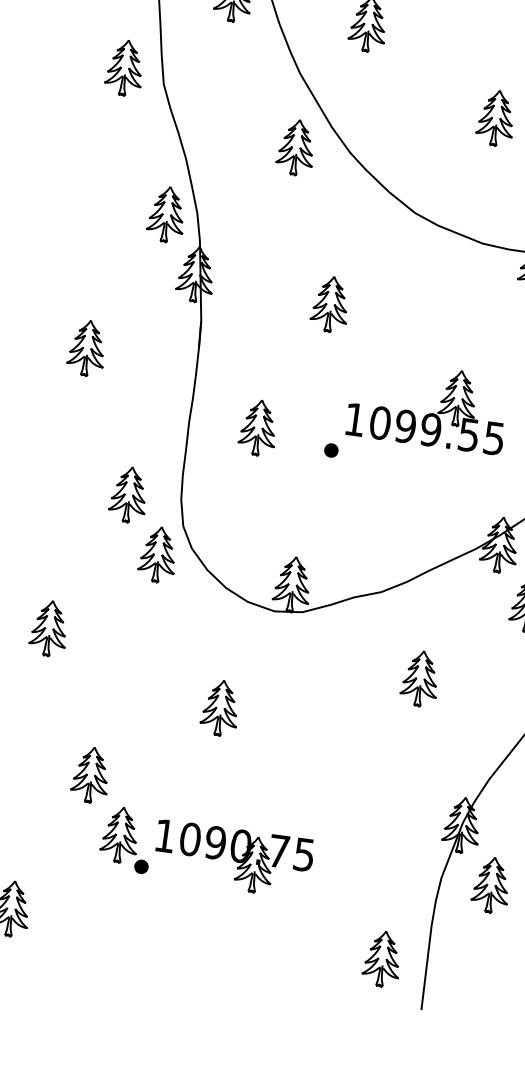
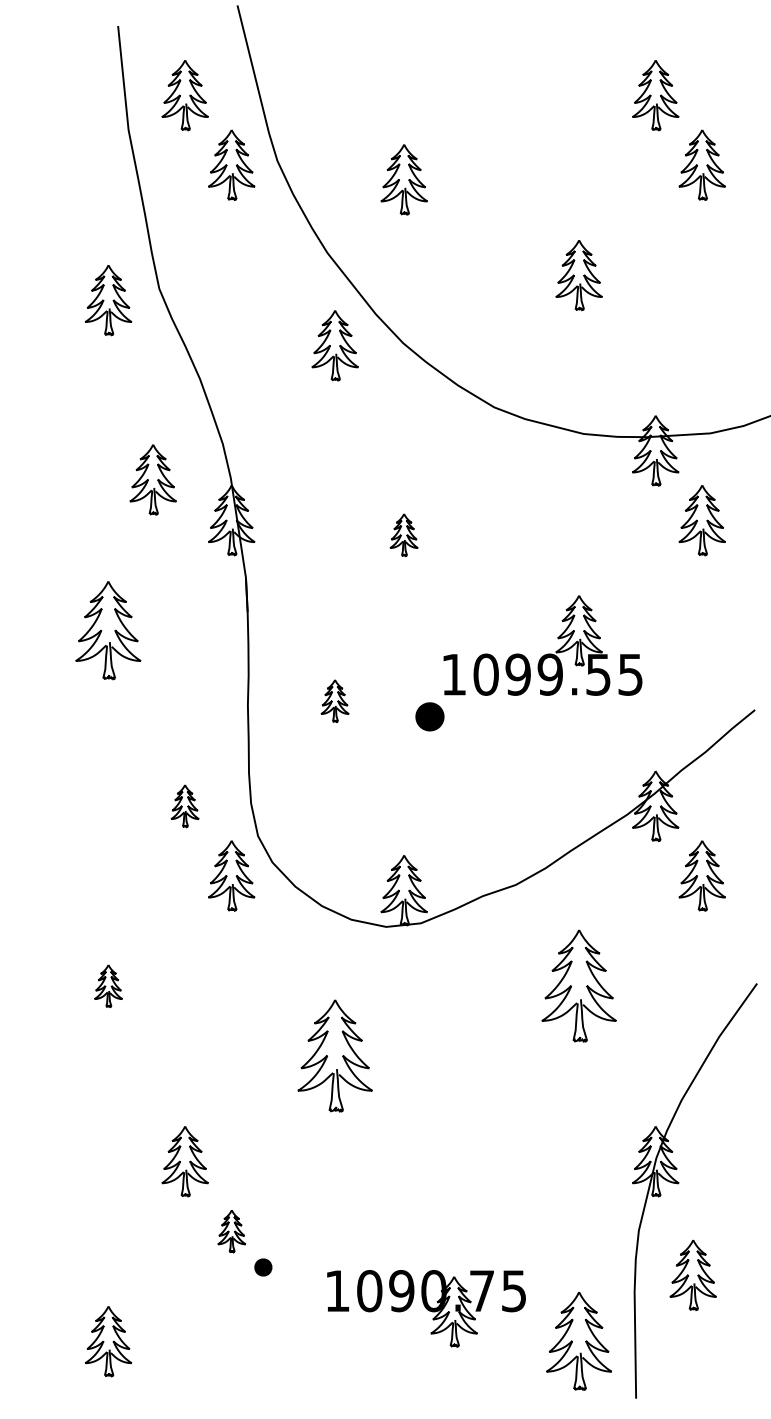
part: (125, 68) -> (108, 300), moved
part: (166, 214) -> (152, 479), moved
part: (330, 303) -> (403, 534), size x0.6
part: (87, 347) -> (108, 630), size x1.4
part: (258, 427) -> (334, 700), size x0.6
part: (331, 450) -> (429, 717), size x1.6
part: (128, 494) -> (184, 805), size x0.6
part: (49, 627) -> (108, 985), size x0.6
part: (420, 678) -> (578, 985), size x1.6
part: (220, 708) -> (334, 1056), size x1.6
part: (120, 835) -> (231, 1231), size x0.6
part: (233, 859) -> (426, 1308), moved
part: (490, 885) -> (692, 1275), moved
part: (382, 958) -> (578, 1341), size x1.4

